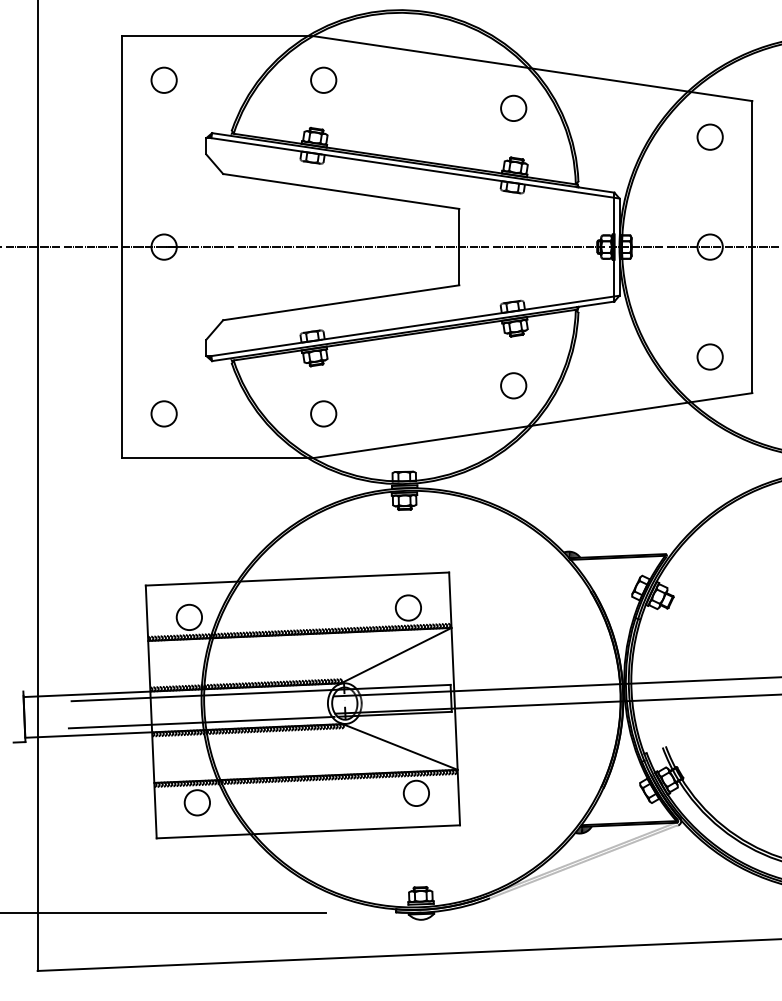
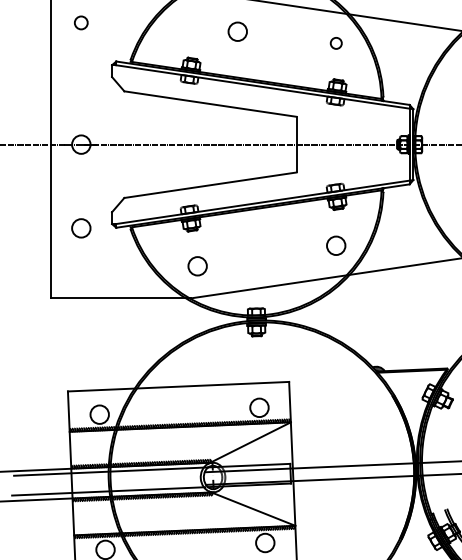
circle: (163, 79) -> (80, 22), size x0.7
circle: (323, 79) -> (237, 31), moved
circle: (513, 107) -> (336, 42), size x0.6
circle: (163, 413) -> (80, 228), moved

